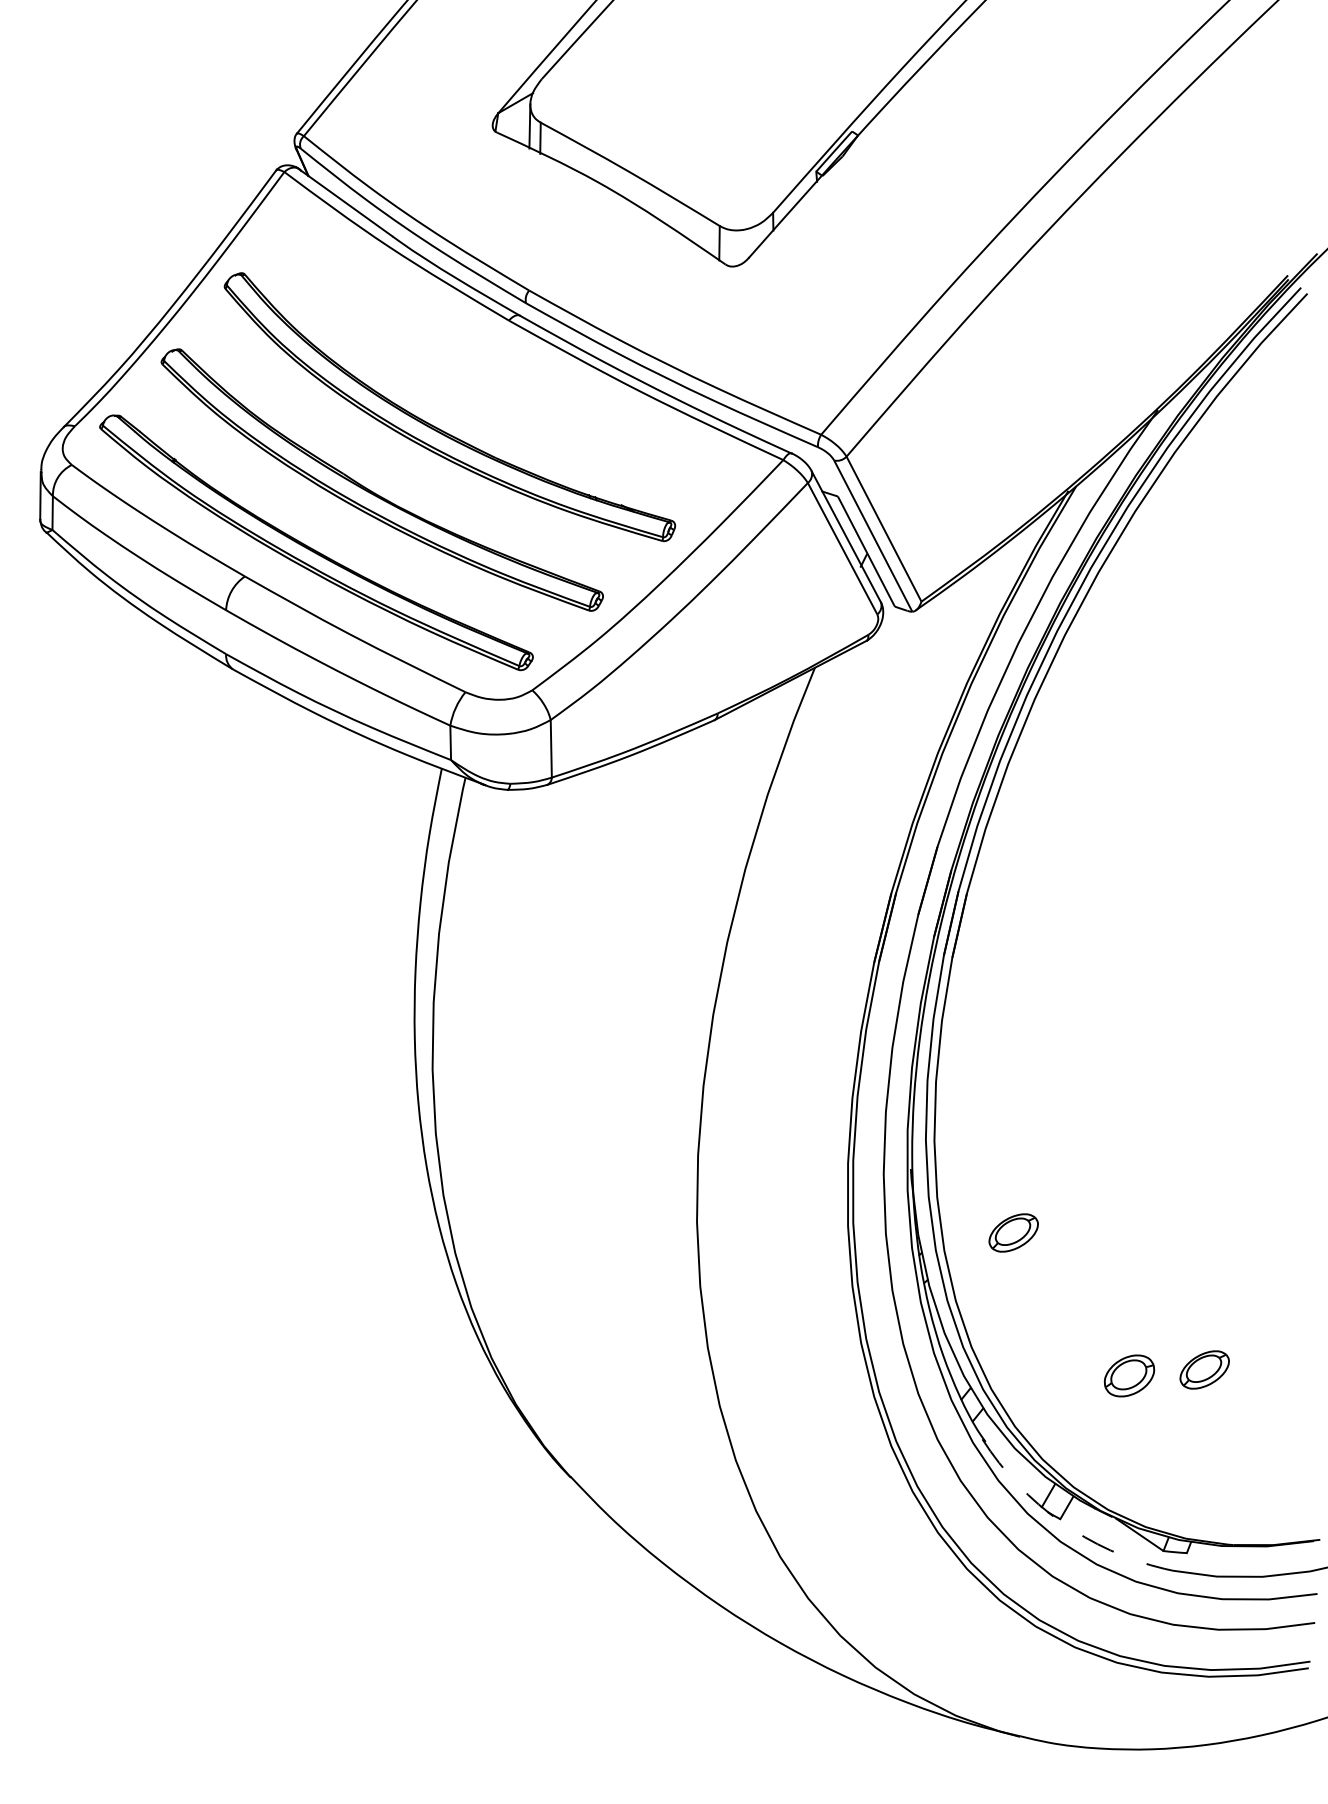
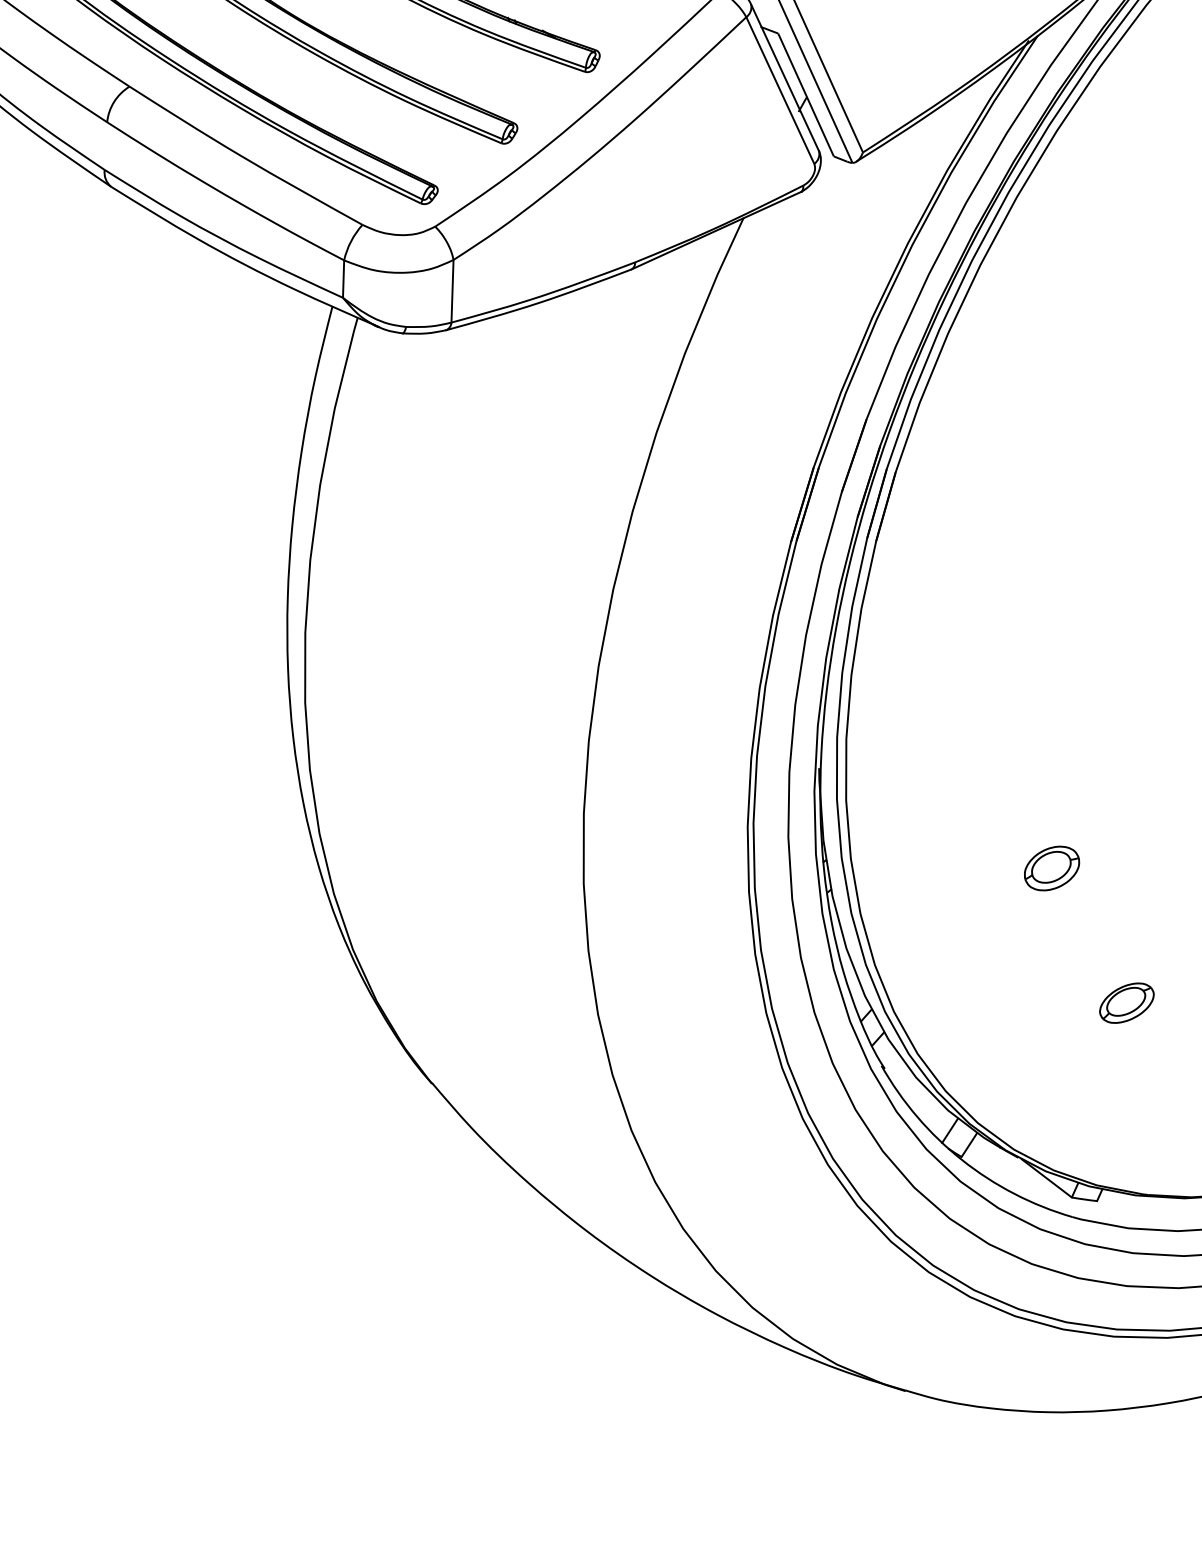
part: (1013, 1232) -> (927, 842), removed
part: (1129, 1375) -> (1052, 868), moved
arc: (1060, 1521) -> (961, 1159), dashed -> solid

